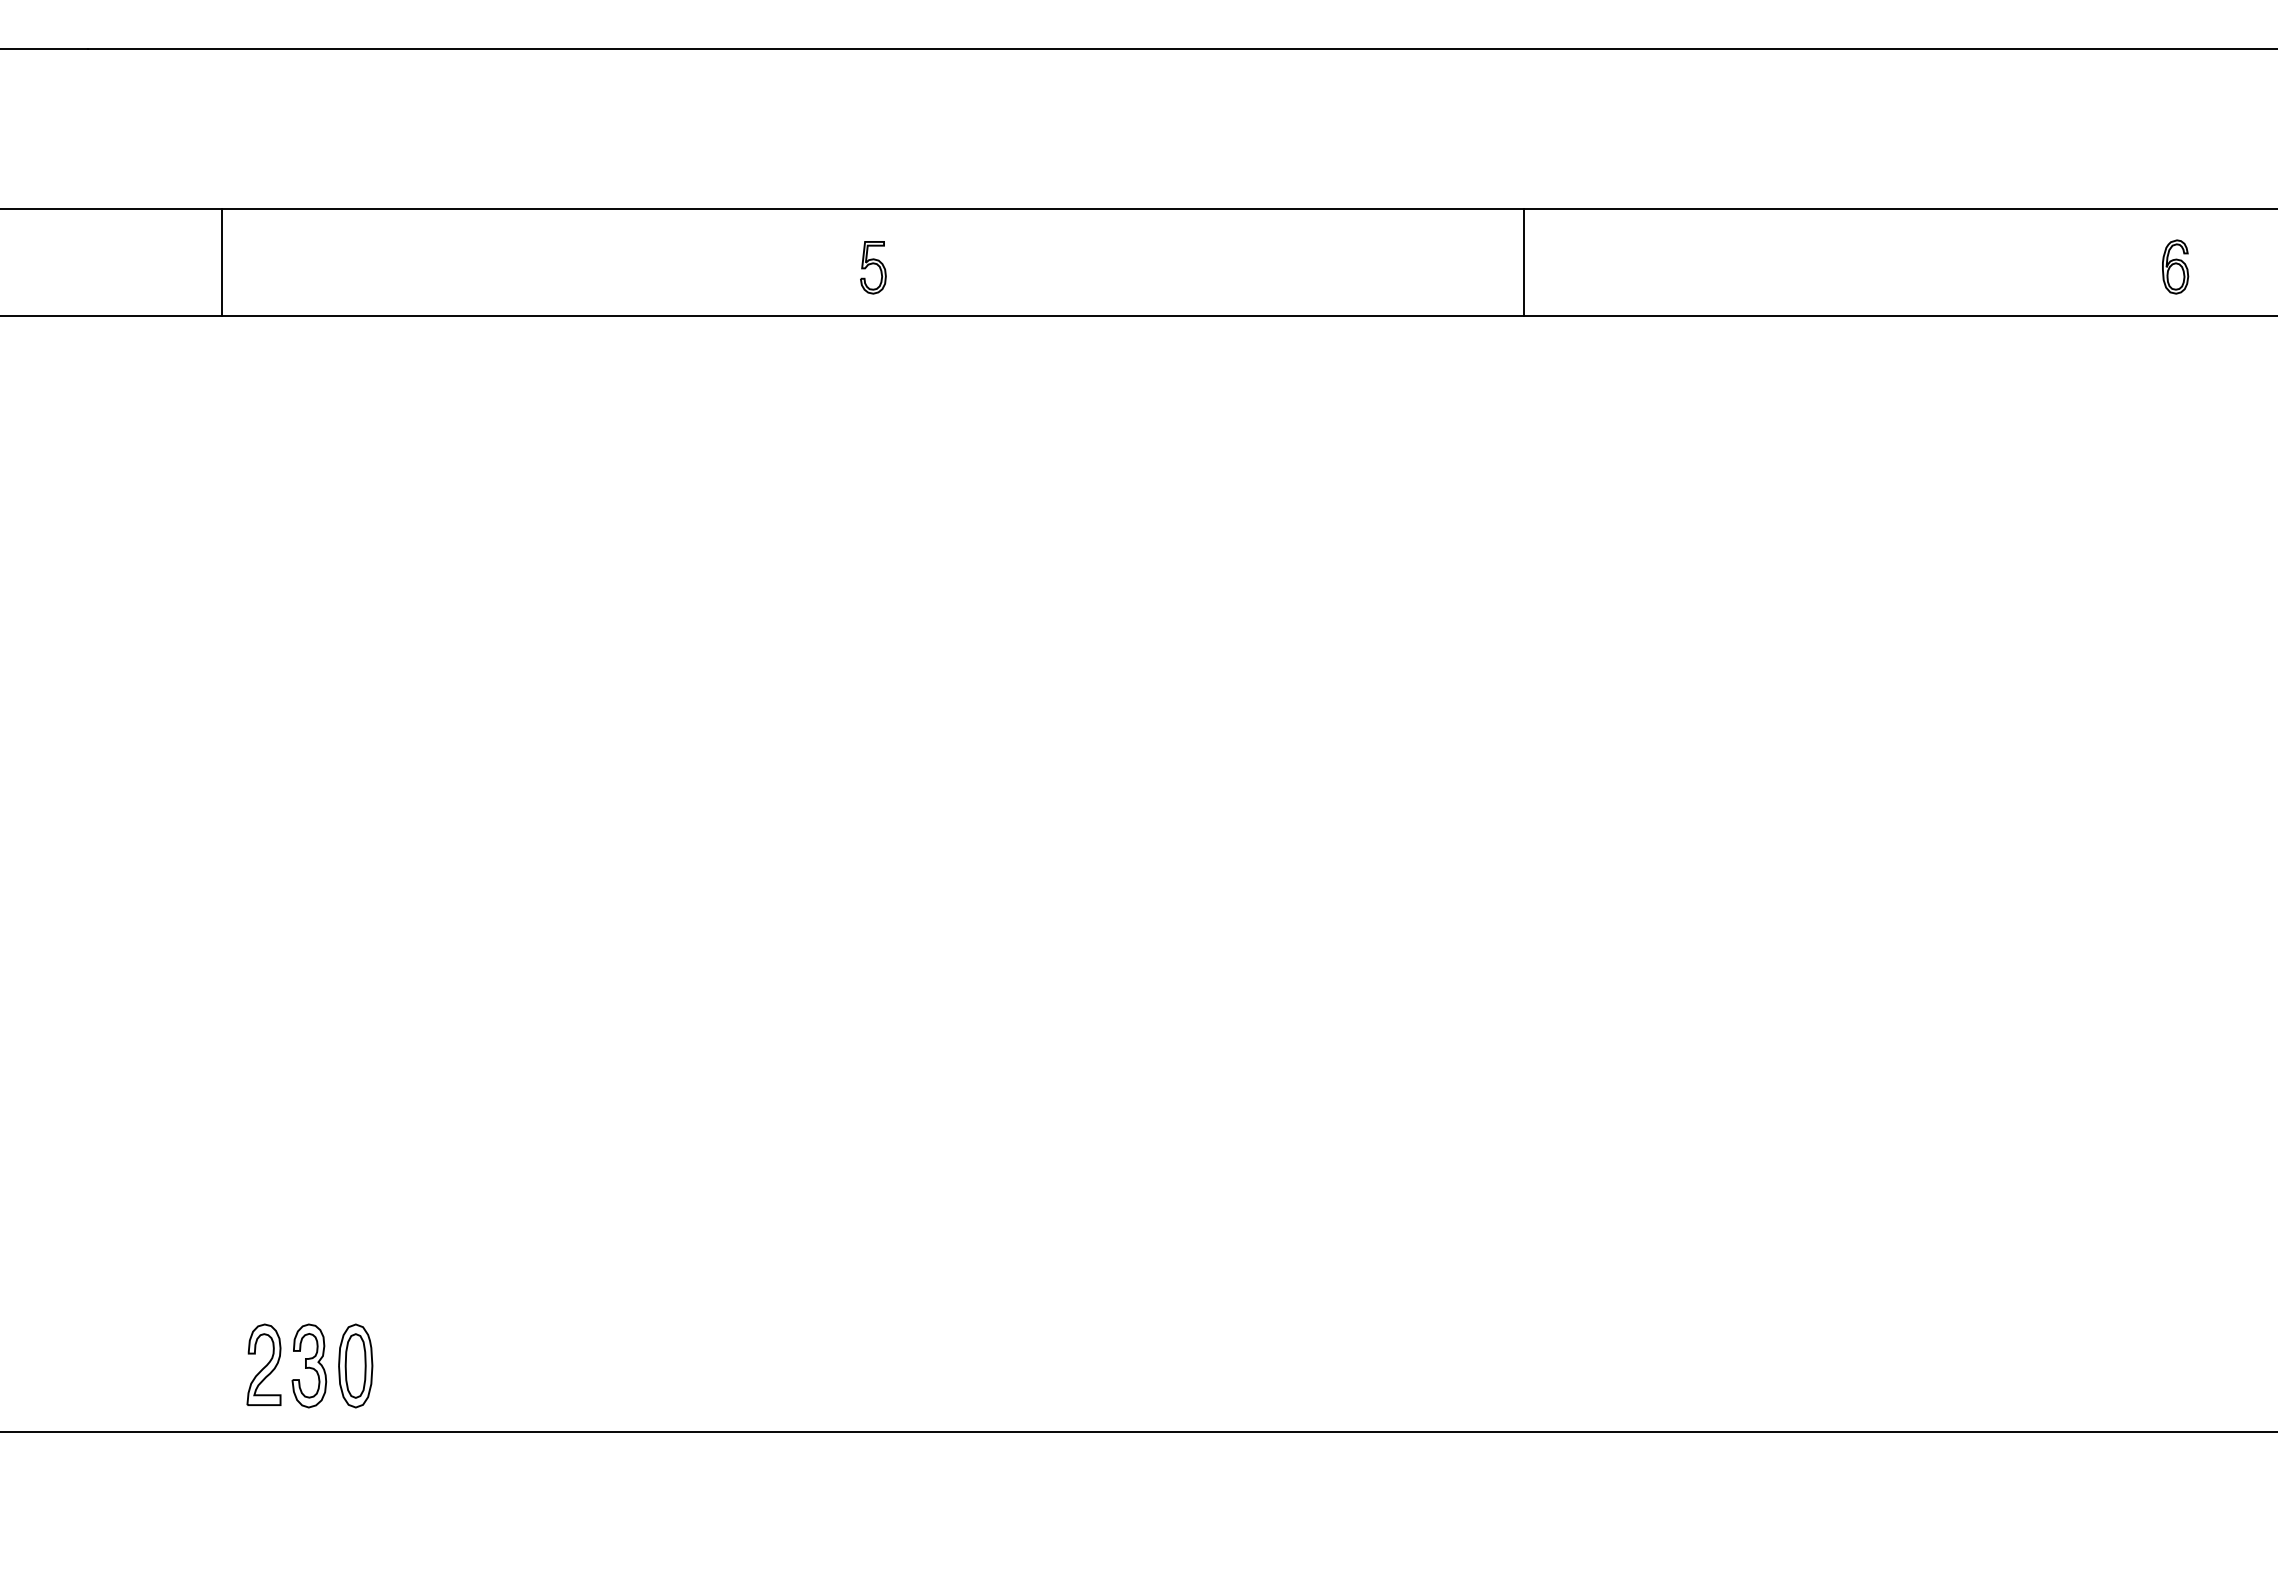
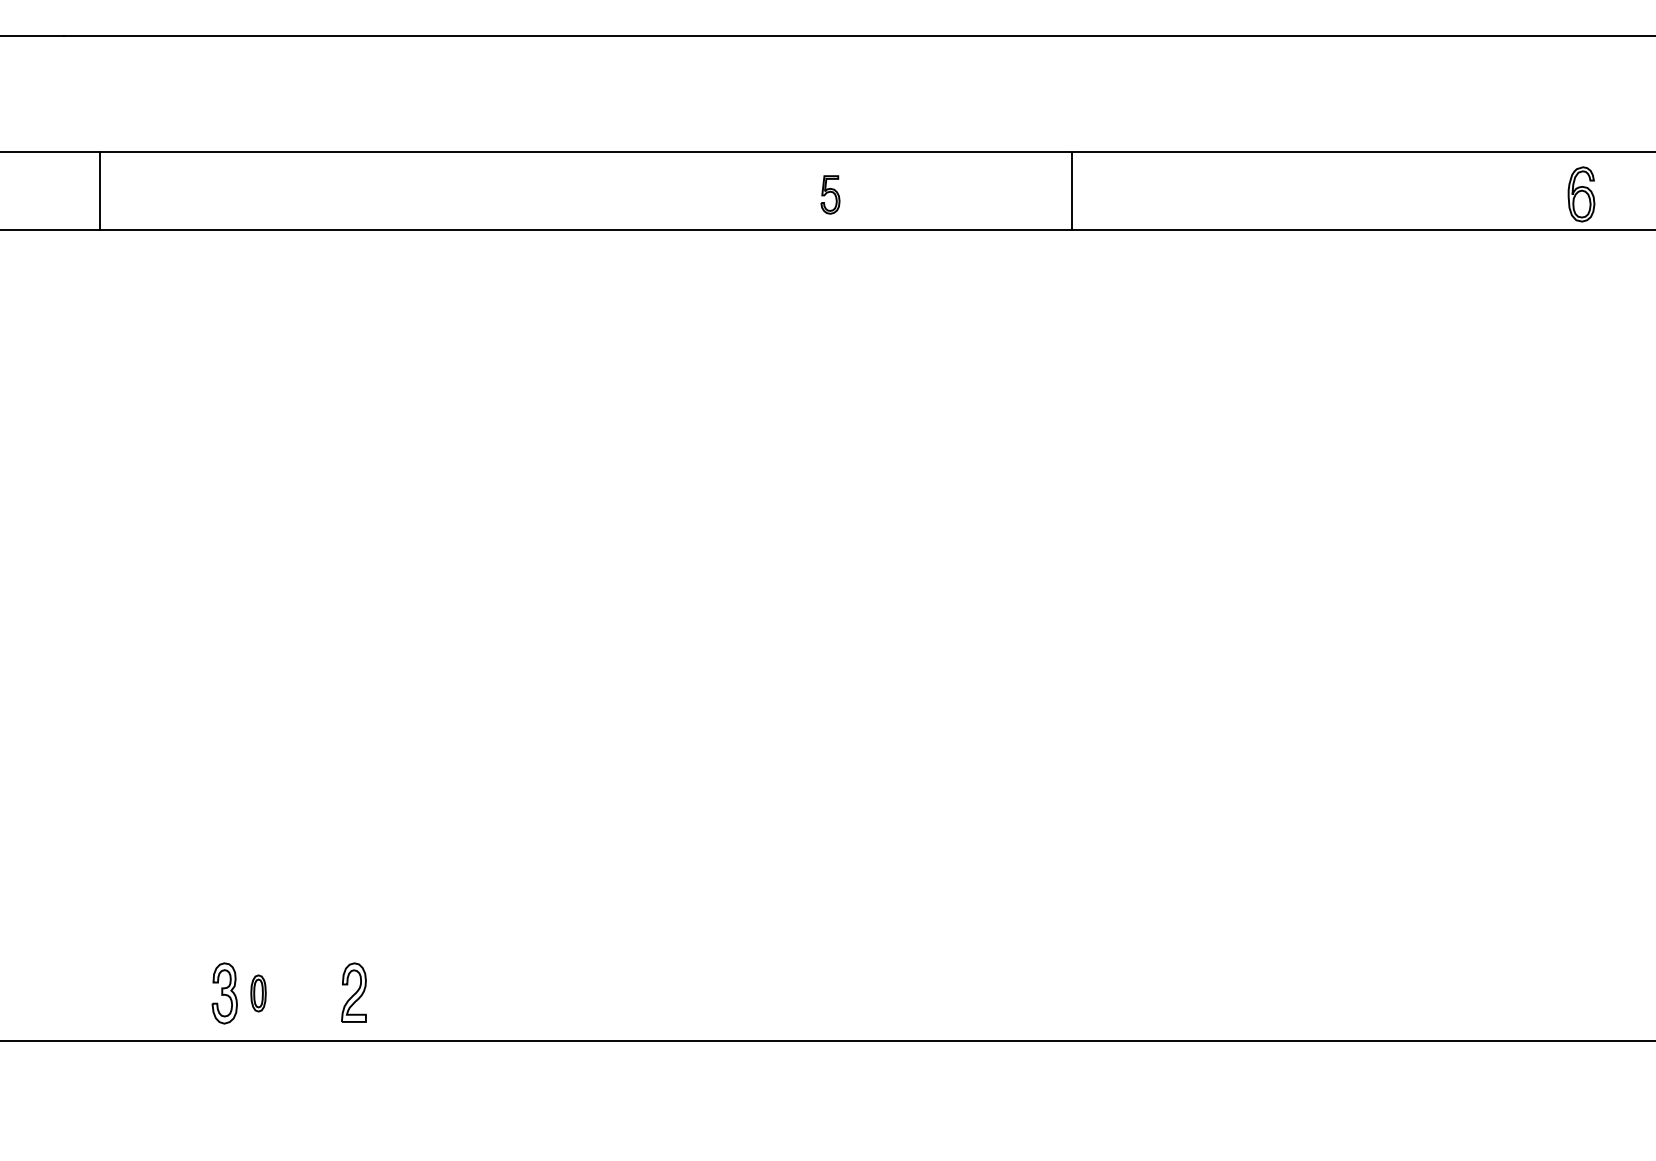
line: (221, 261) -> (99, 190), moved
line: (1523, 261) -> (1071, 190), moved
part: (2175, 266) -> (1581, 194), size x1.4
part: (873, 267) -> (830, 194), moved
part: (263, 1364) -> (353, 992), moved
part: (355, 1365) -> (258, 993), size x0.6

